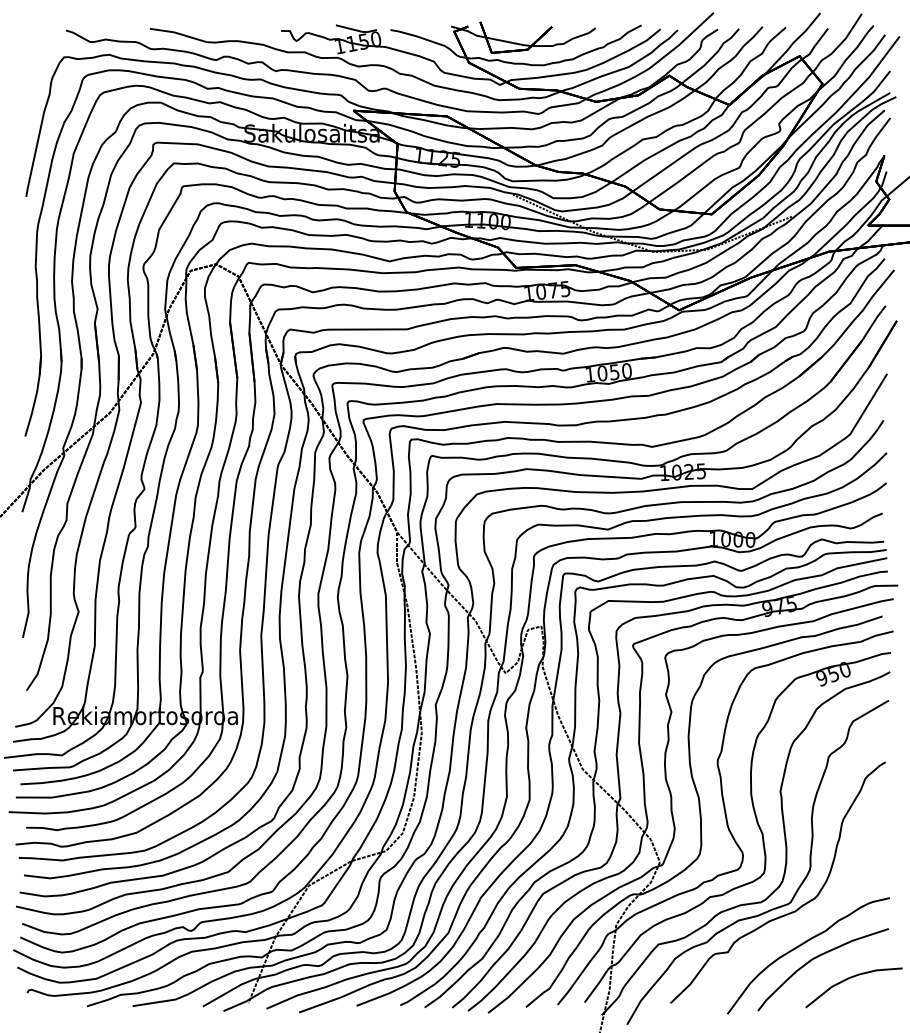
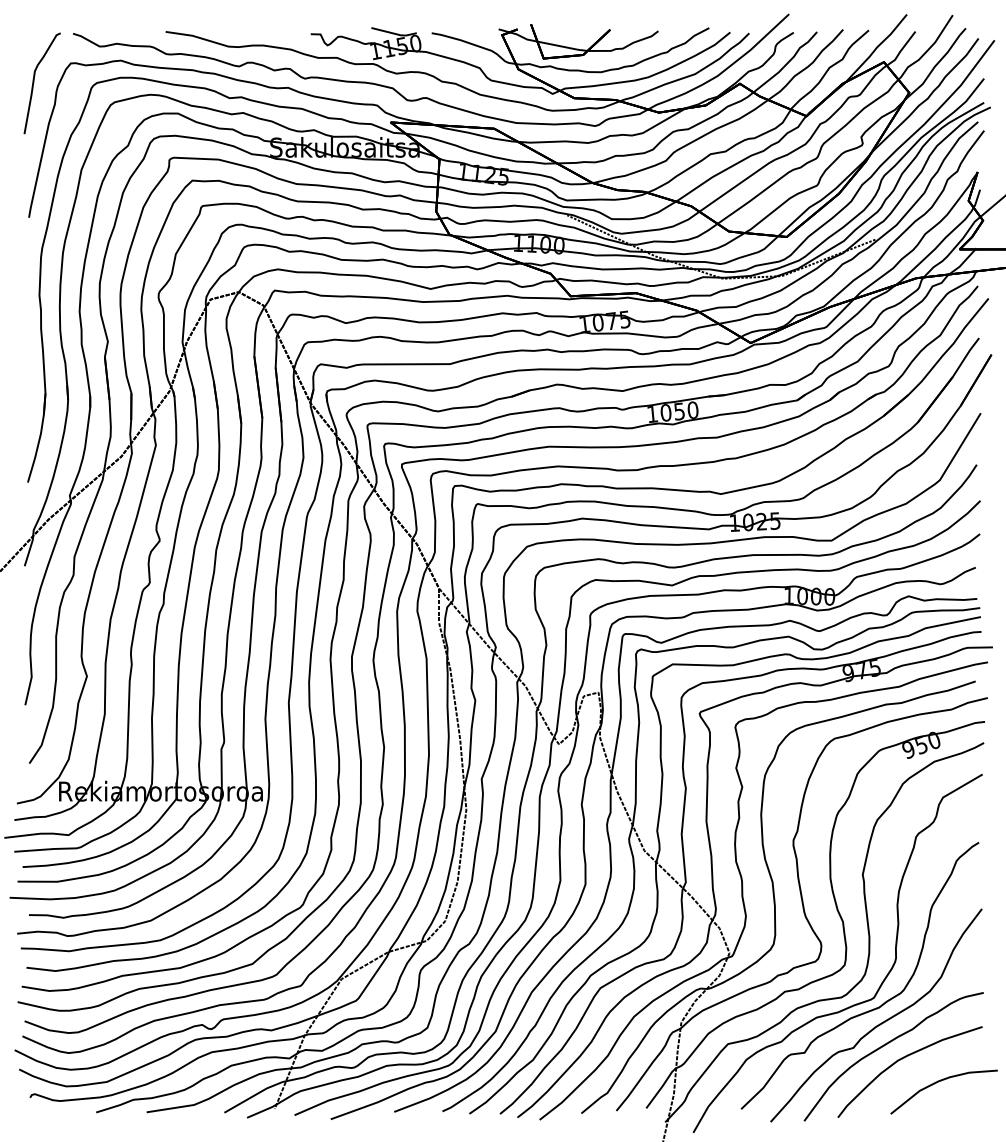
curve: (31, 75) -> (34, 83), added
curve: (795, 925) -> (879, 1023), added

